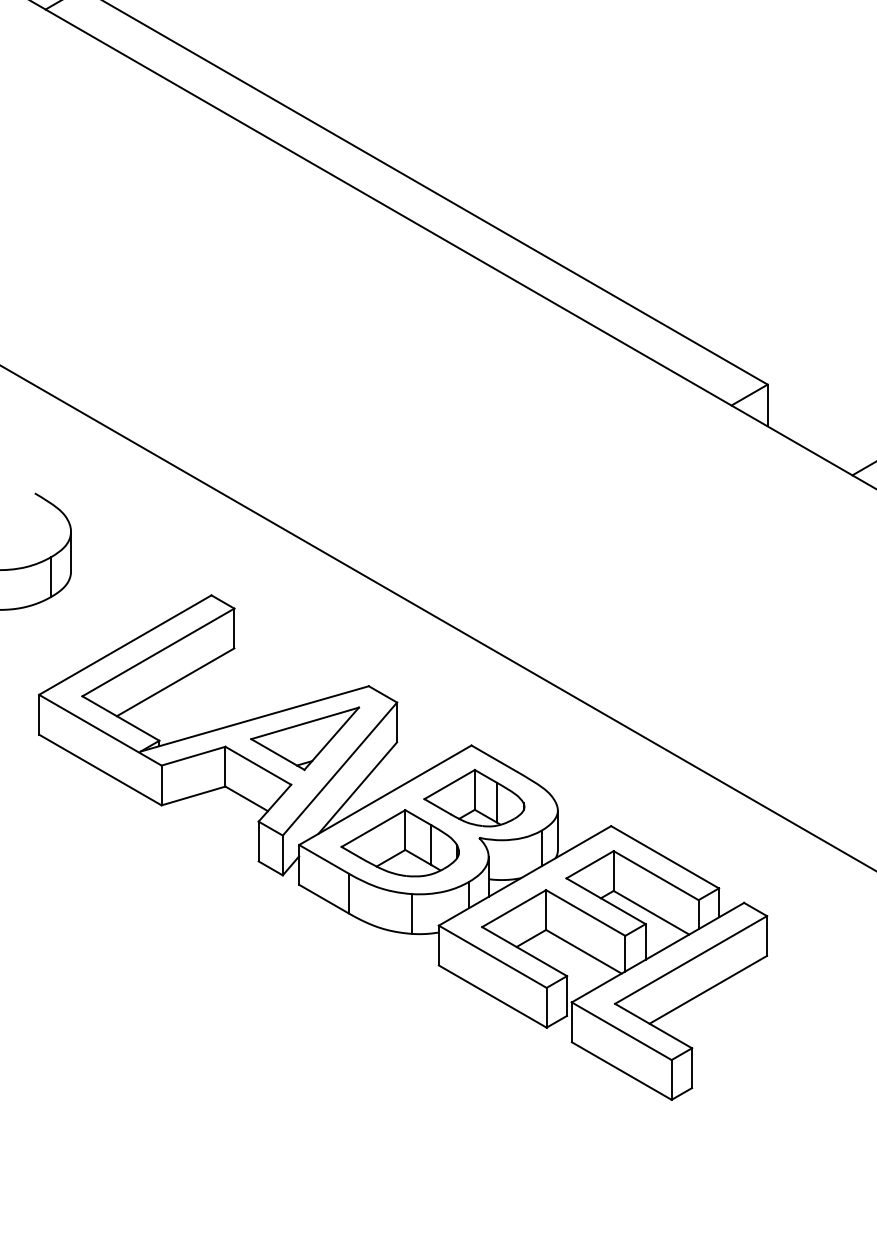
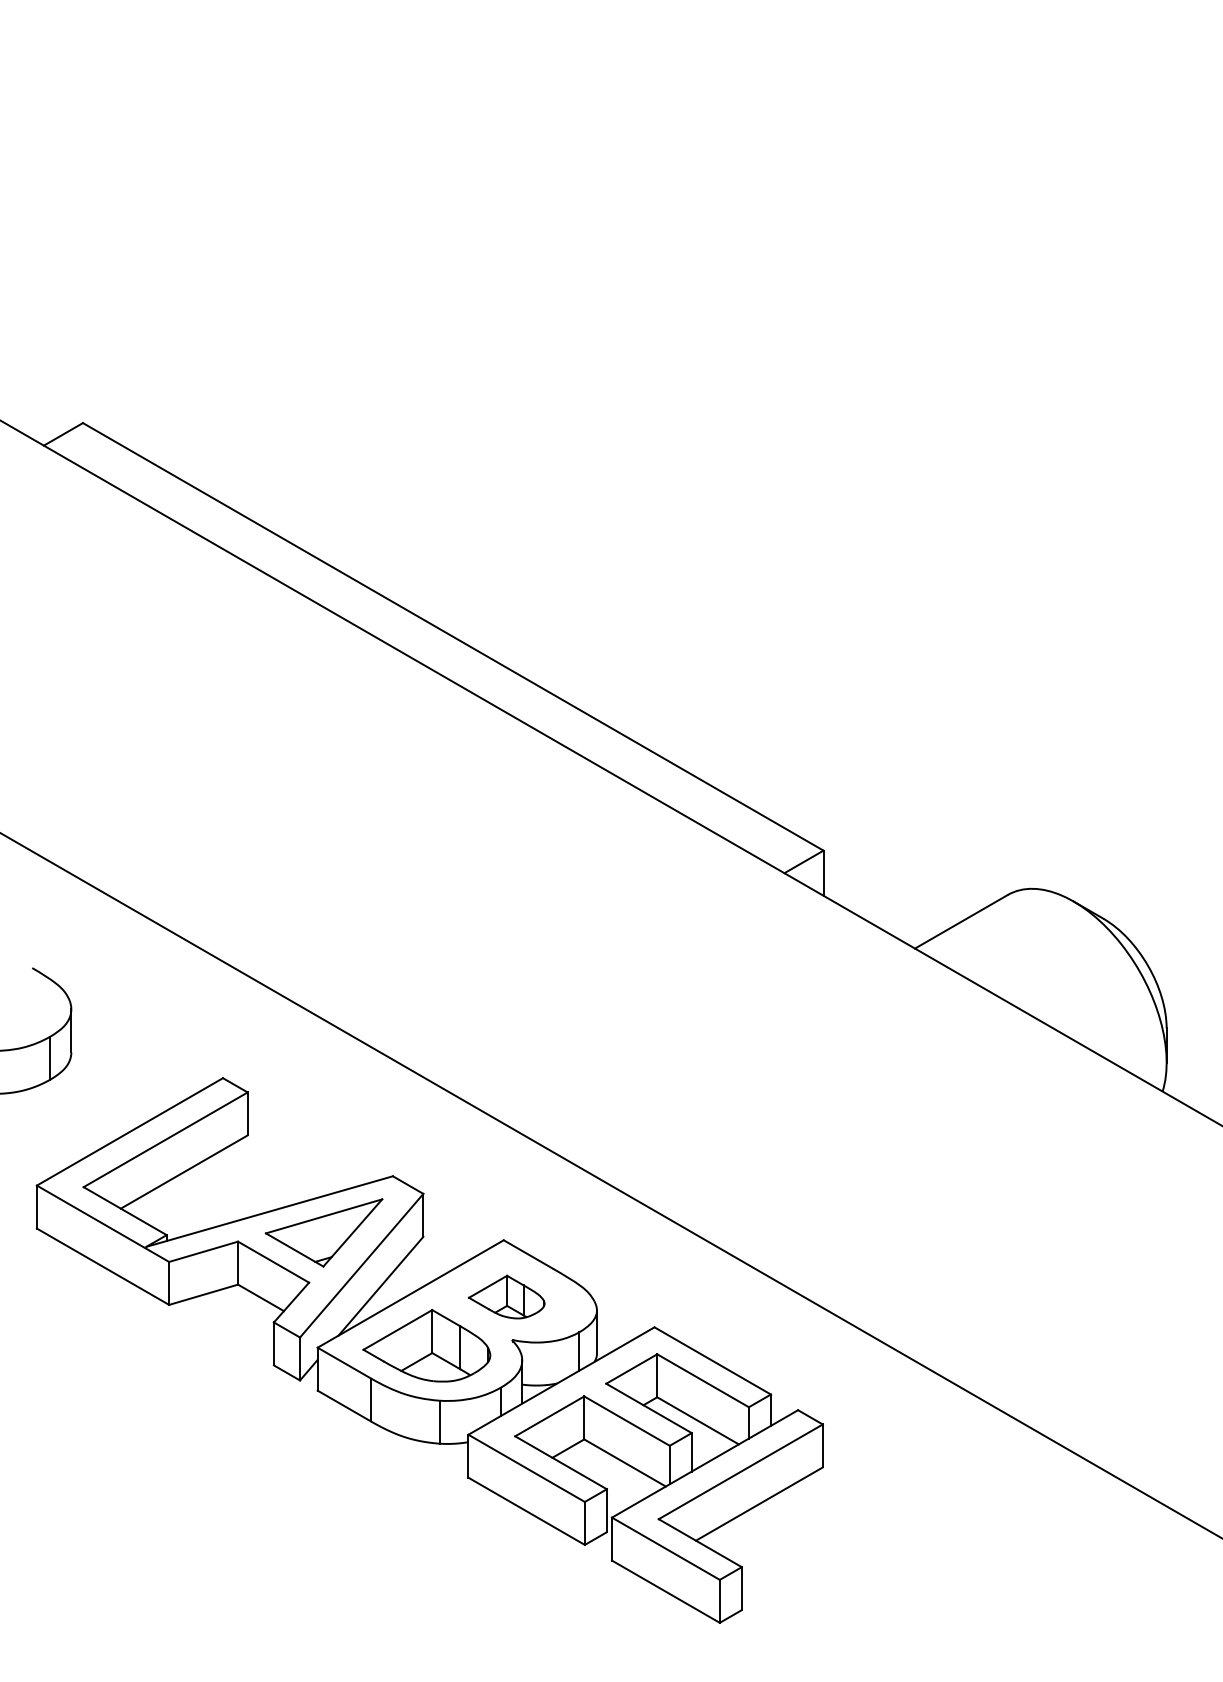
part: (474, 797) -> (506, 1296), size x0.7

